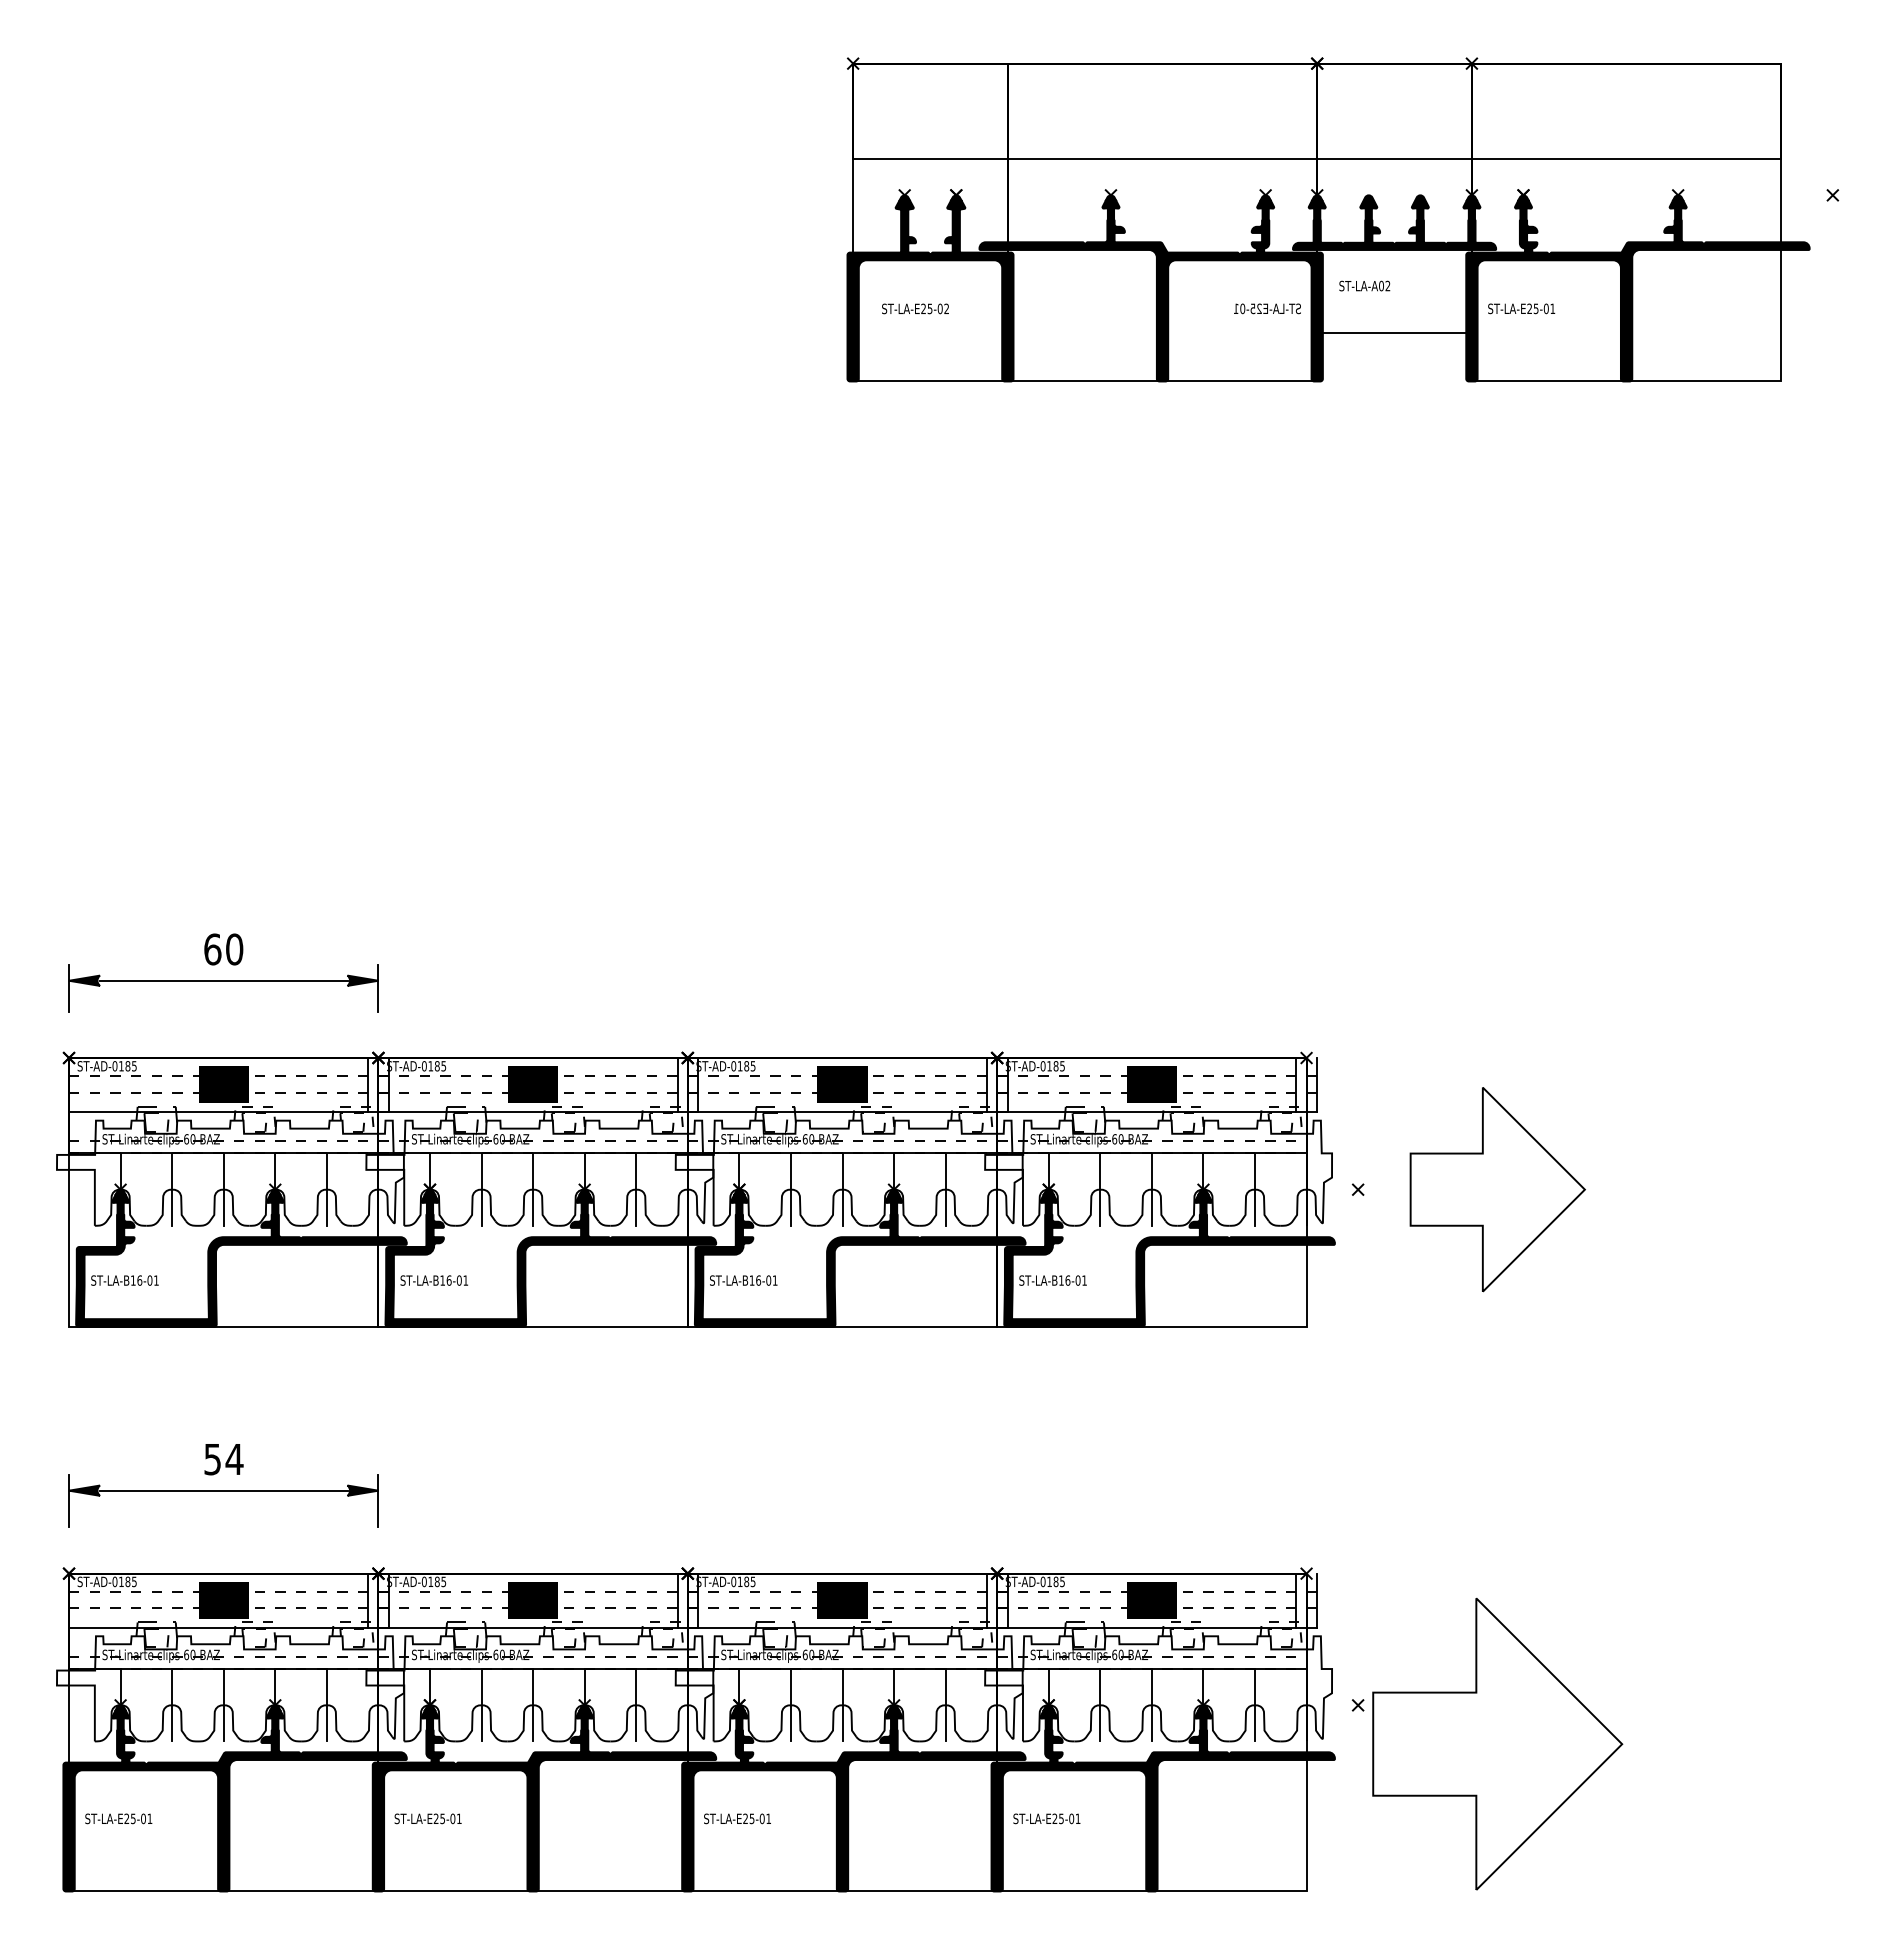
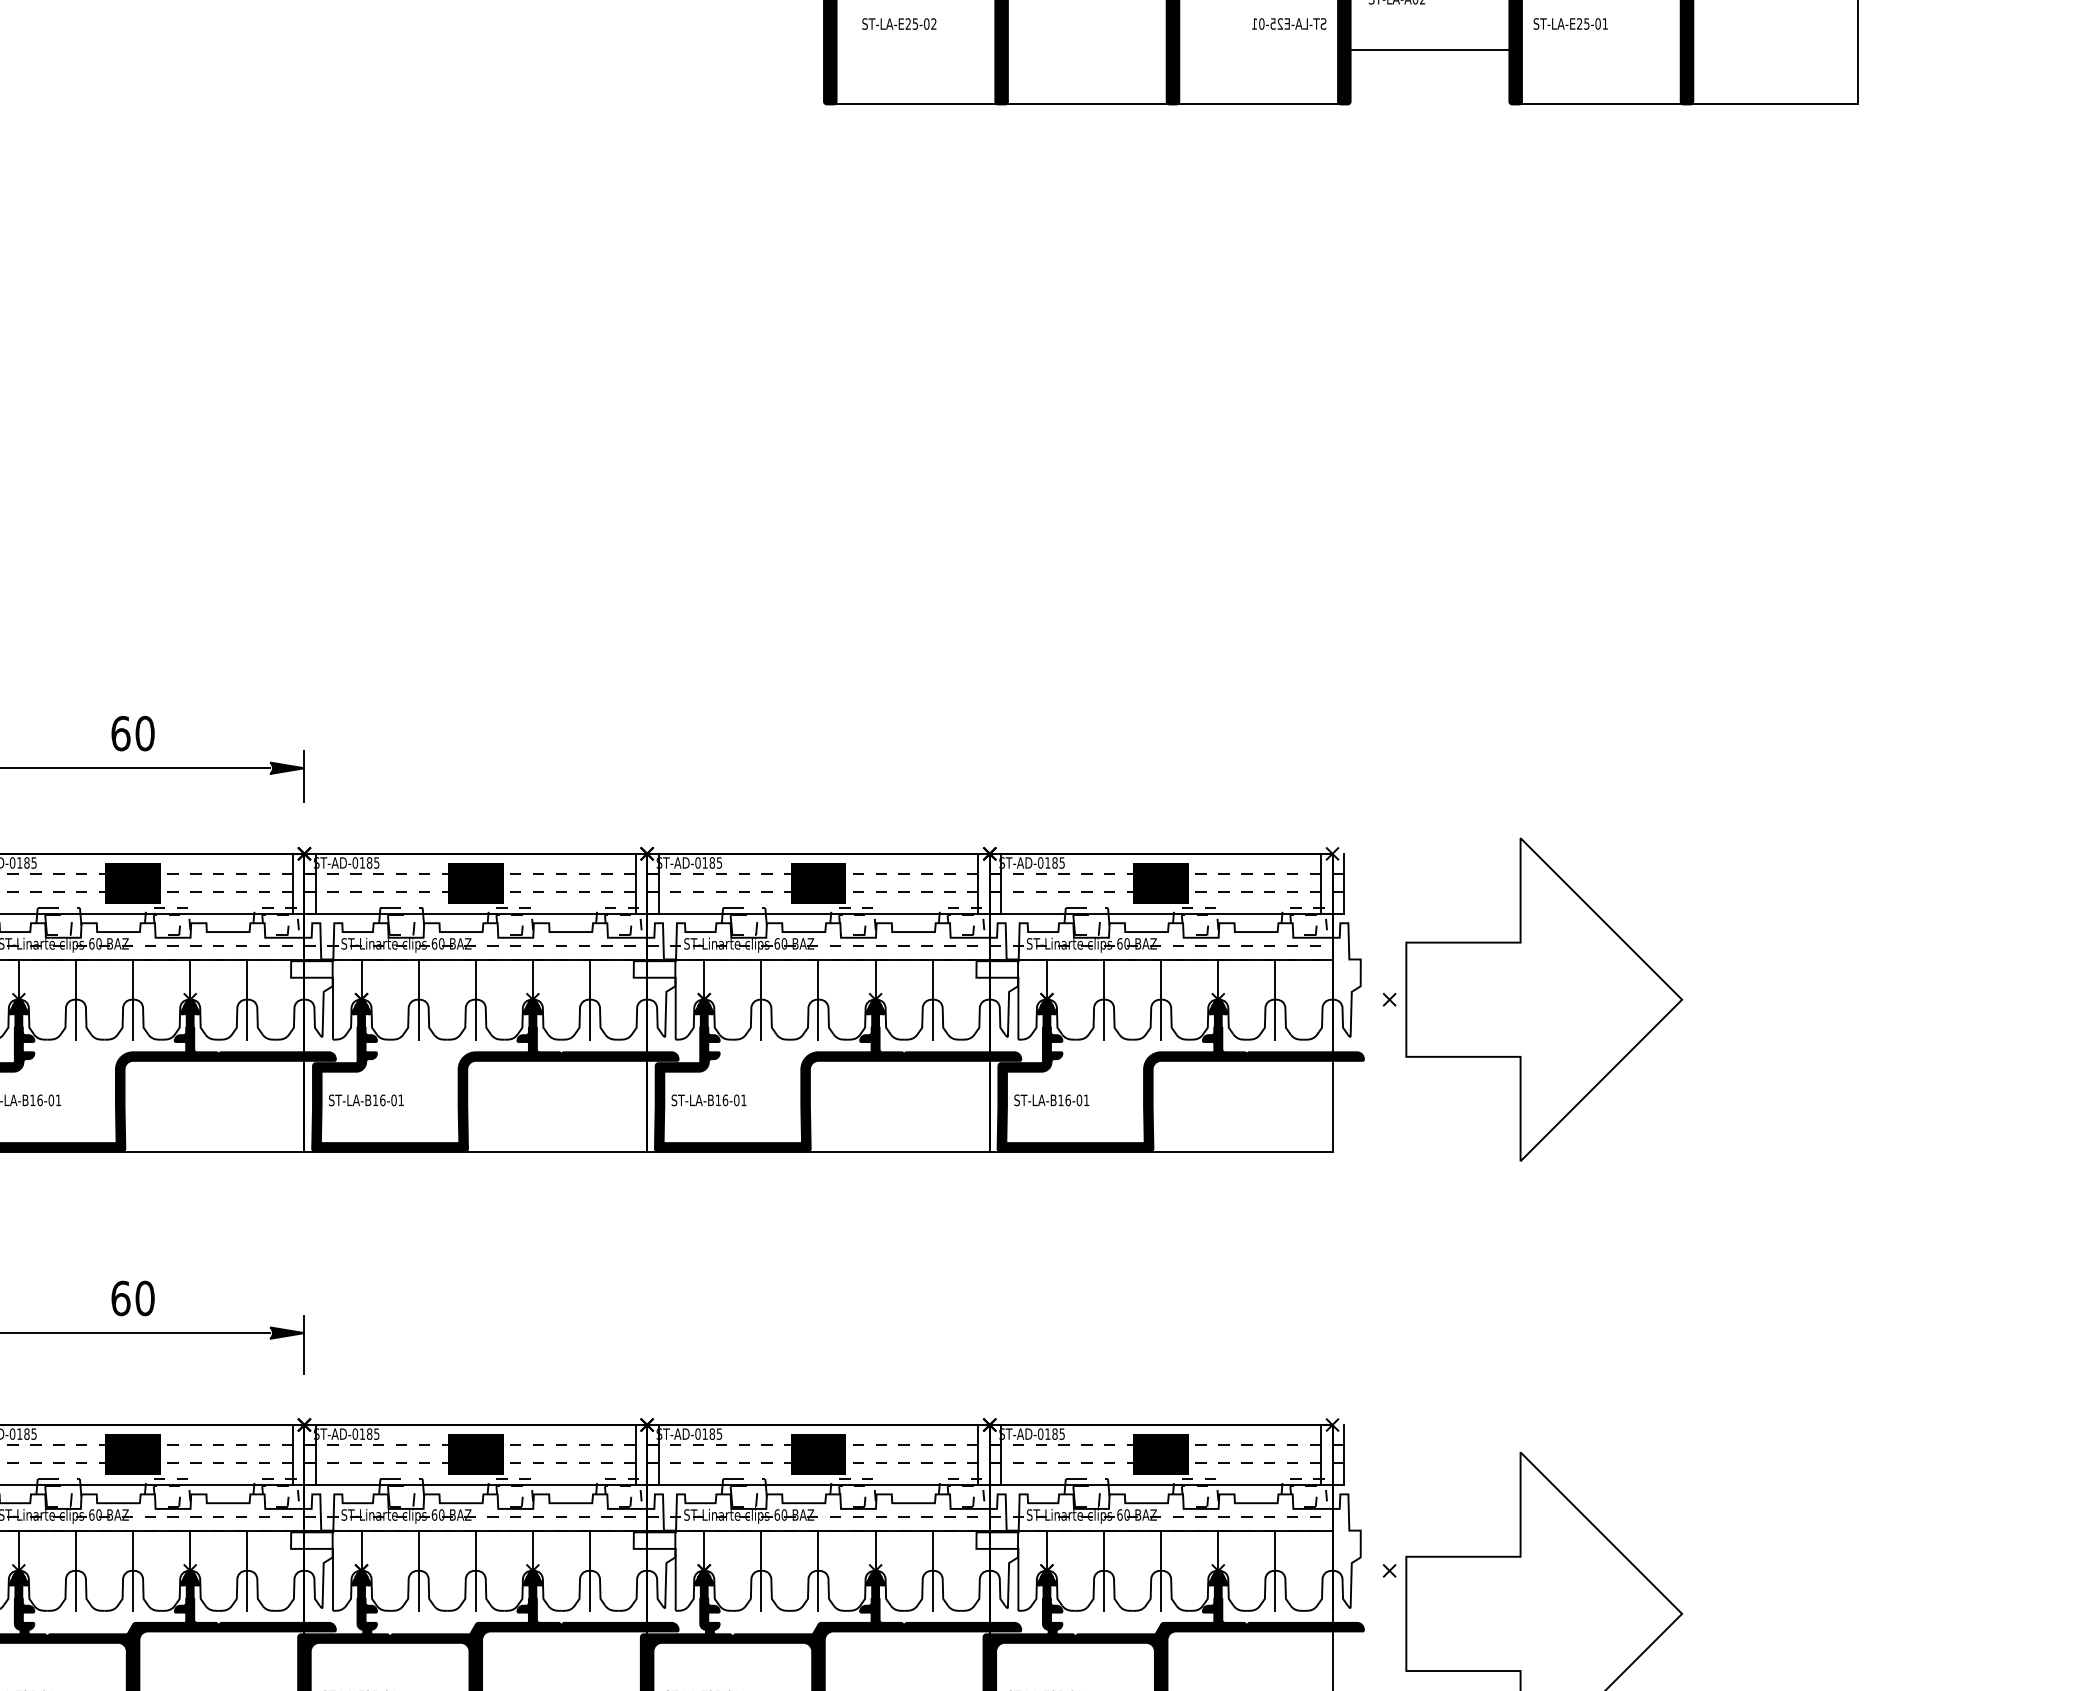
part: (1497, 1189) -> (1544, 999), size x1.43
text: (223, 1459) -> (132, 1298), 54 -> 60

